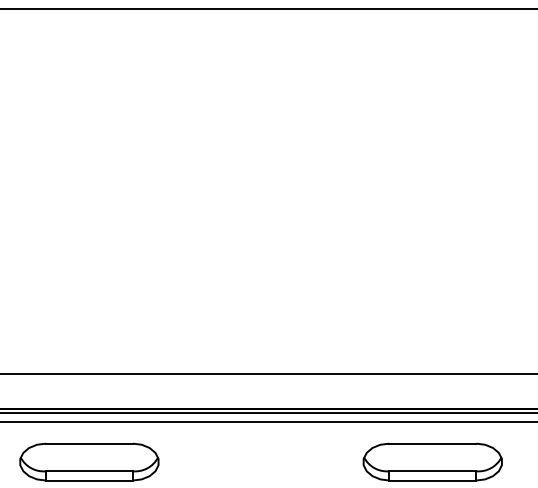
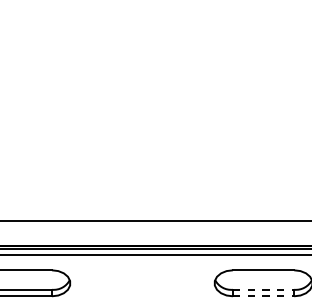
line: (433, 471) -> (264, 289), solid -> dashed
line: (433, 480) -> (264, 296), solid -> dashed

